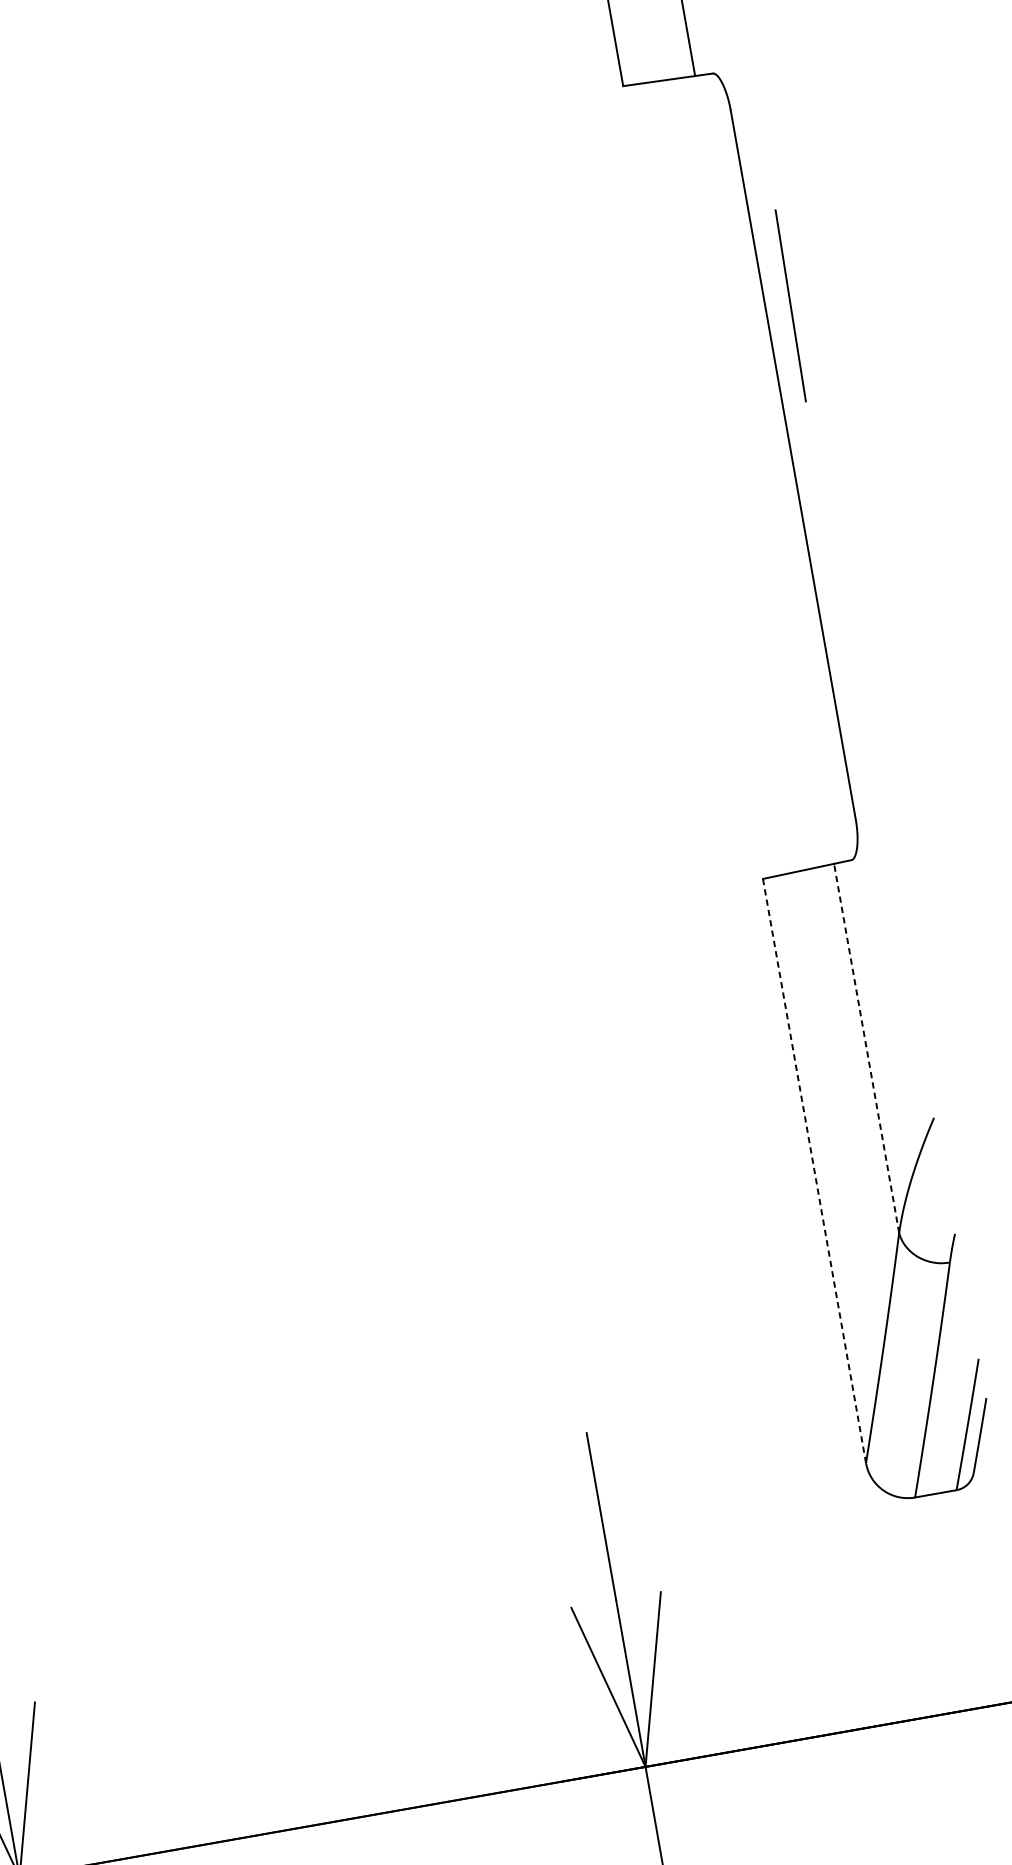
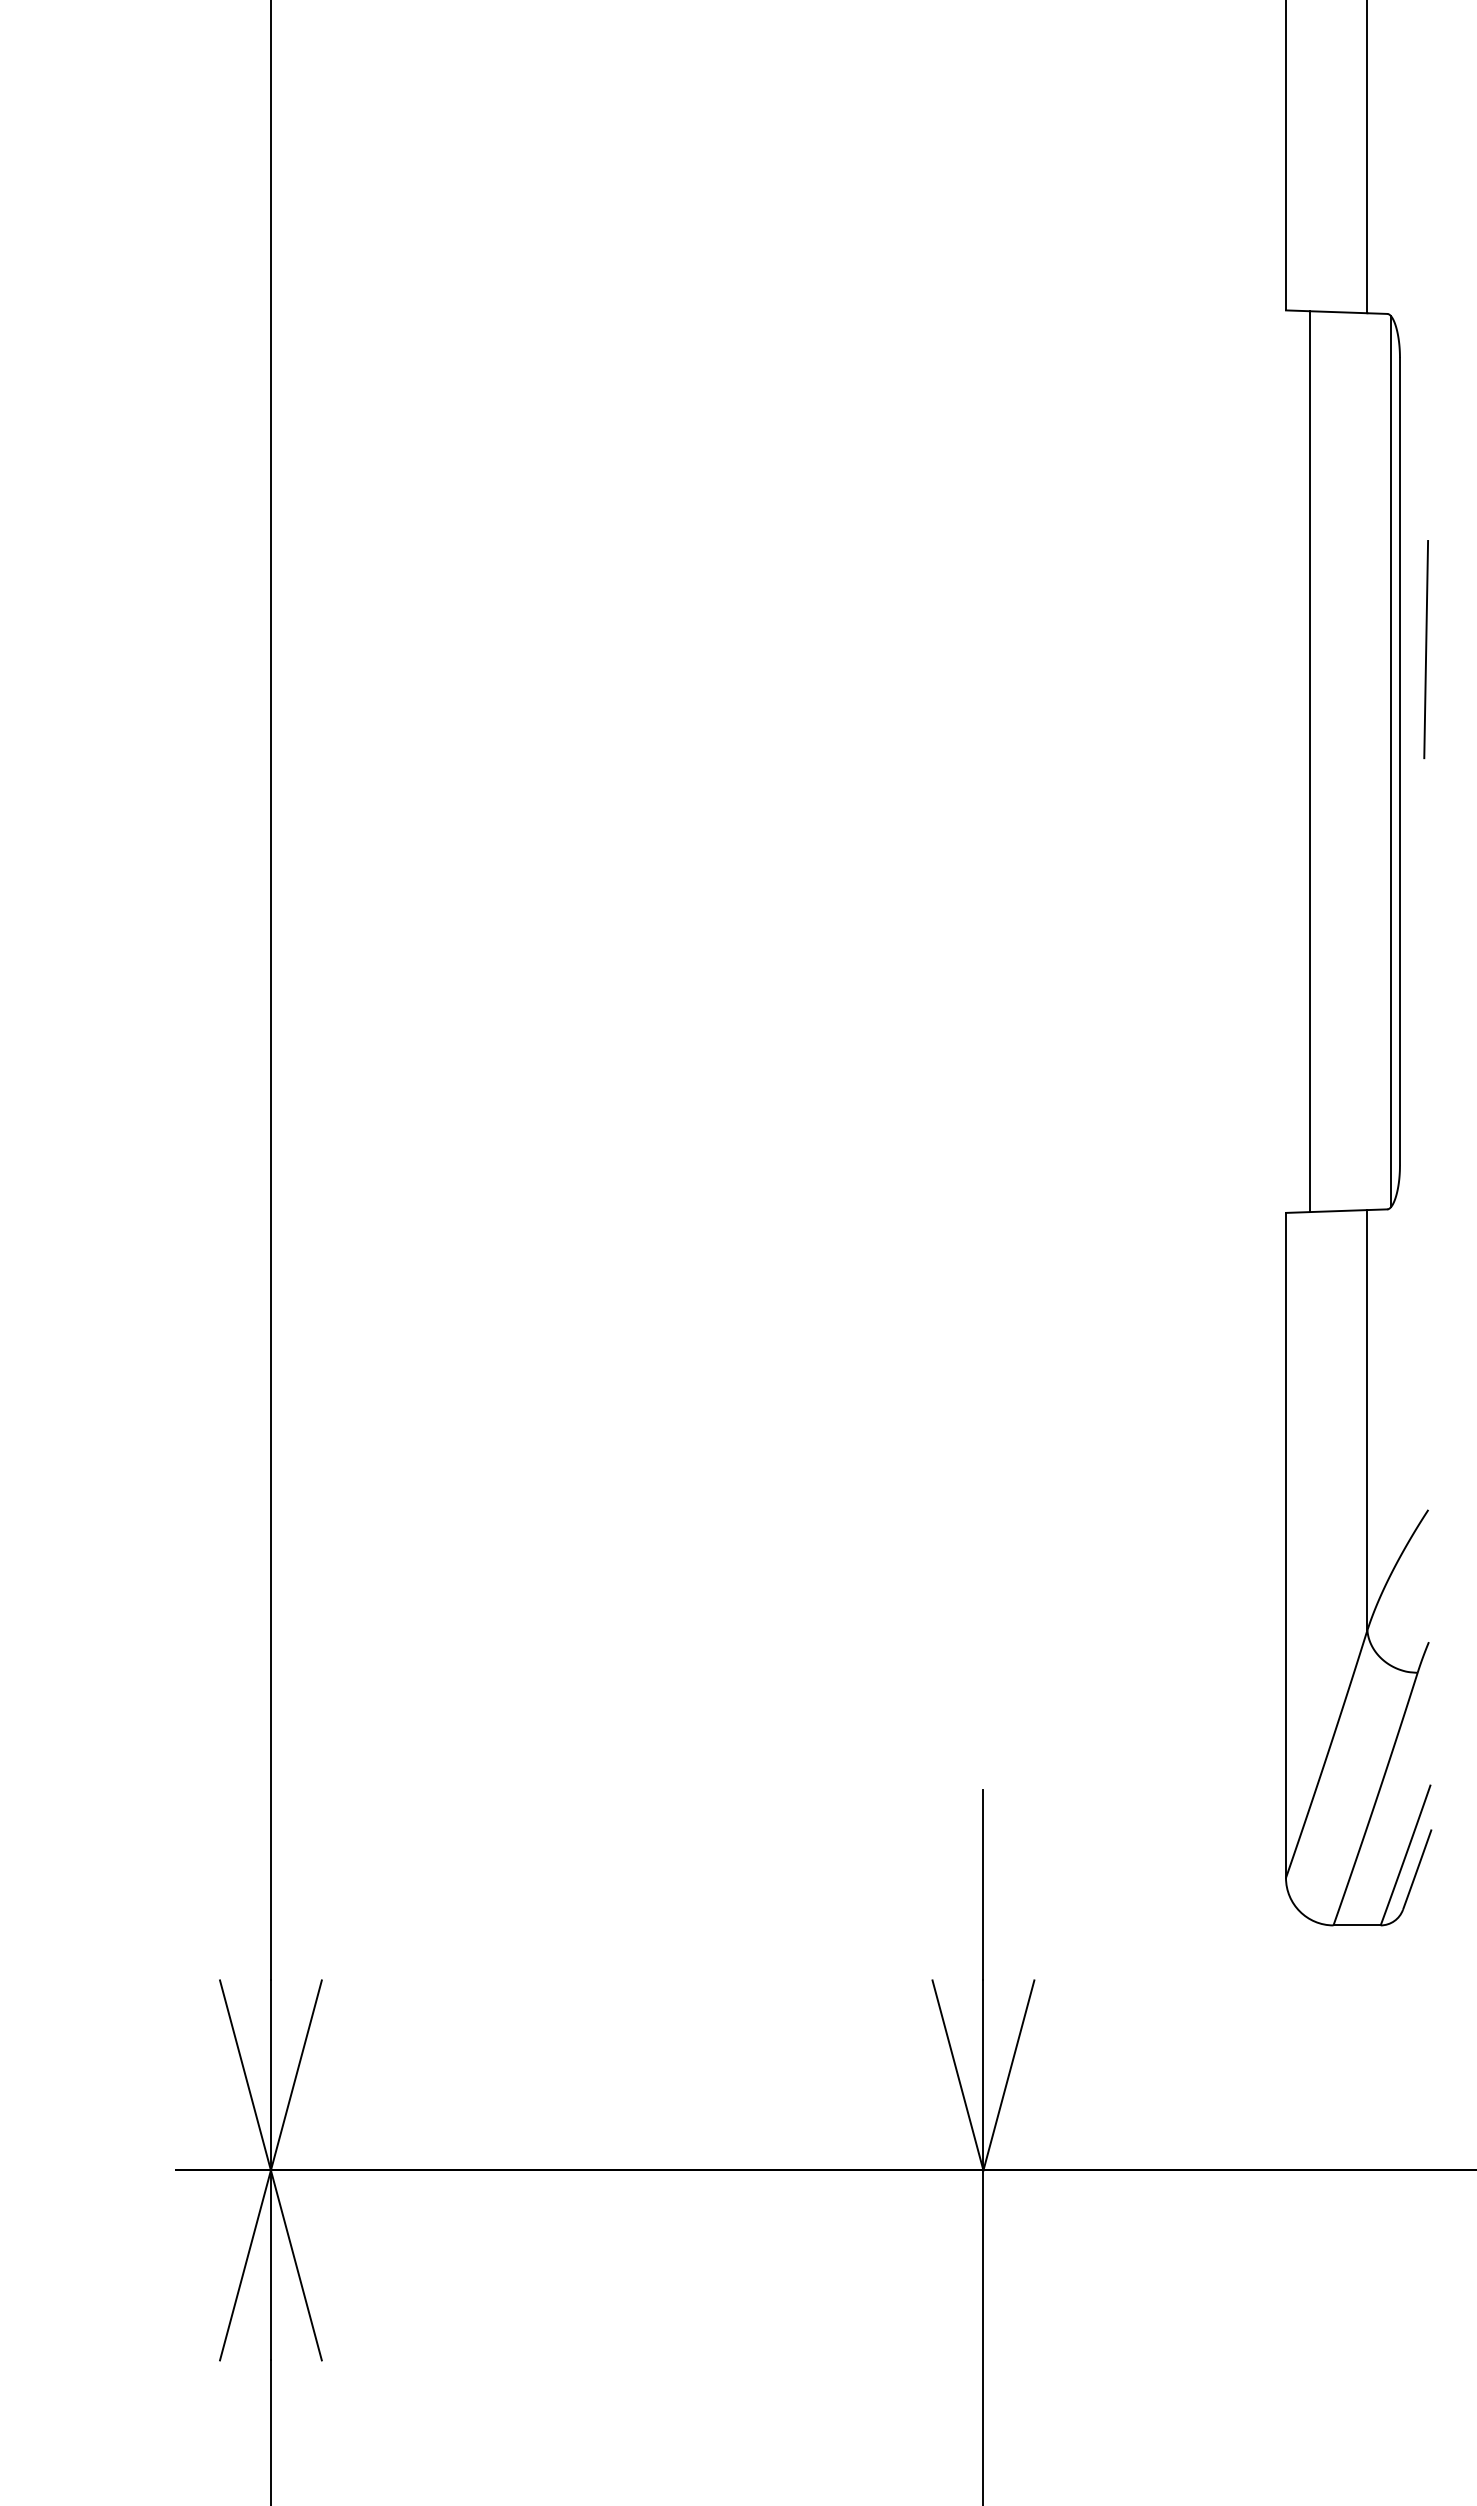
line: (790, 305) -> (1425, 649), moved
line: (784, 466) -> (1390, 761), added
line: (713, 478) -> (1309, 761), added
line: (866, 1047) -> (1367, 1419), dashed -> solid
line: (814, 1171) -> (1285, 1545), dashed -> solid

